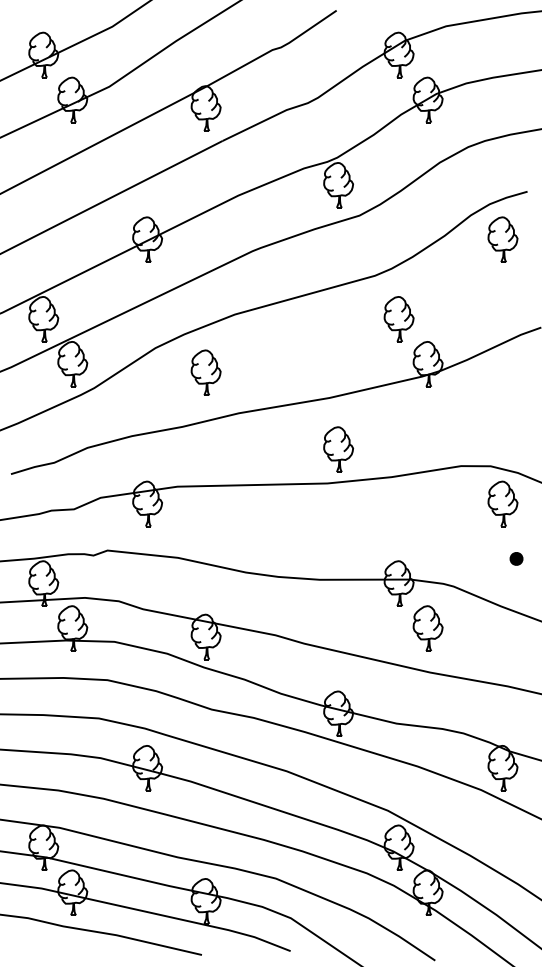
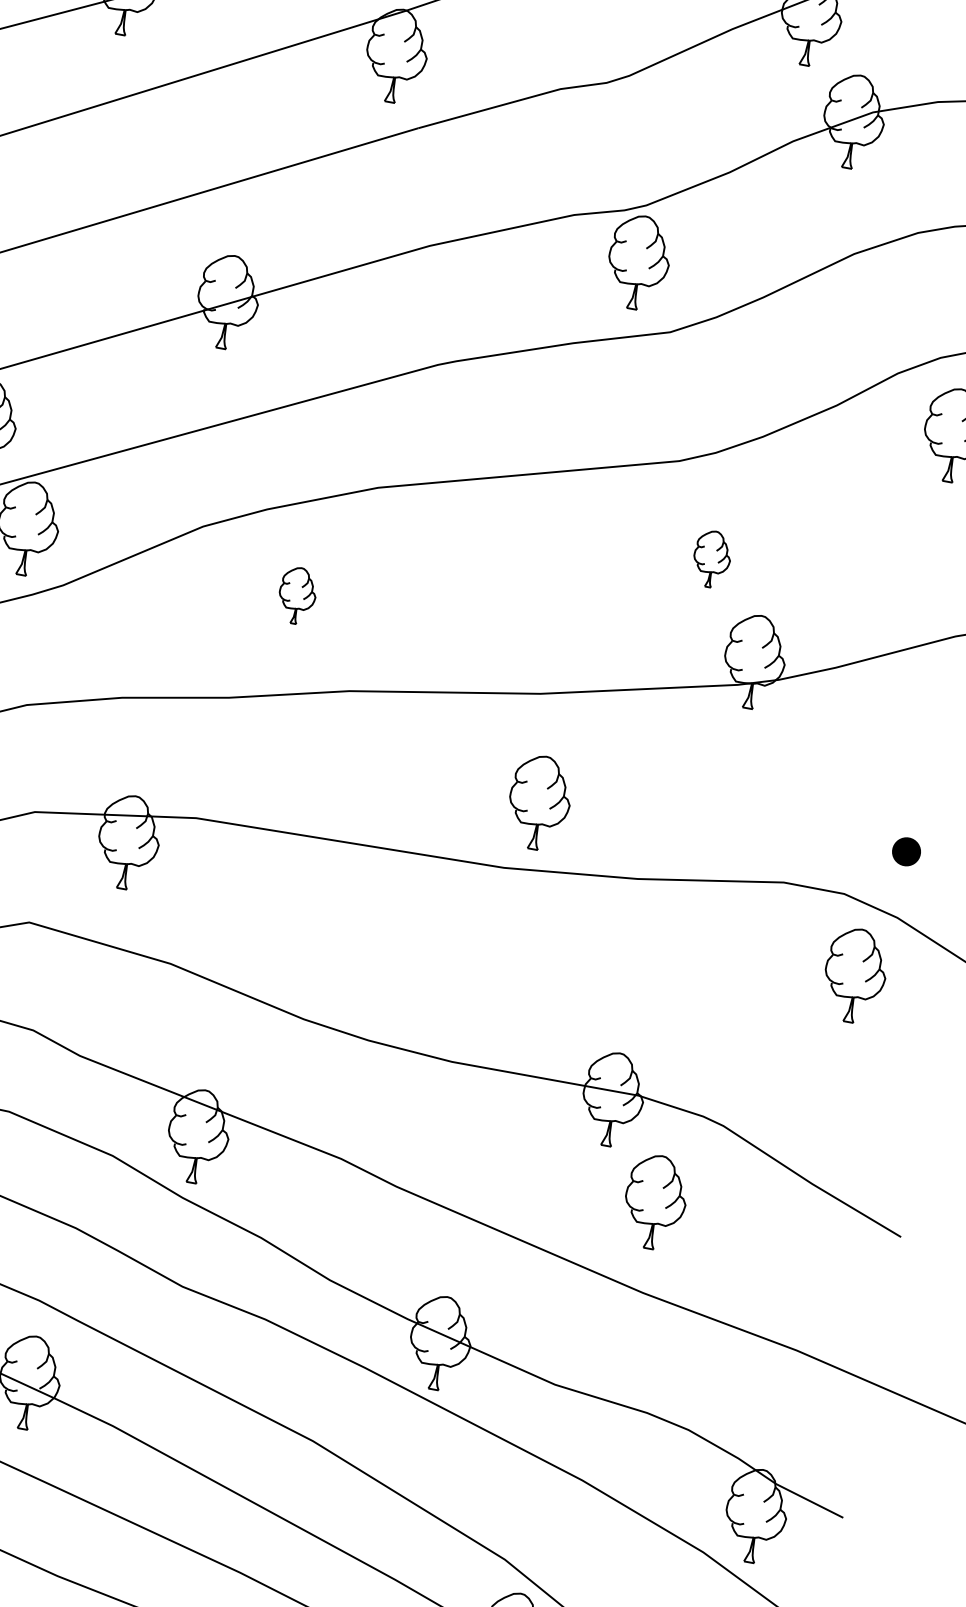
part: (398, 319) -> (710, 559), size x0.6
part: (205, 372) -> (296, 595), size x0.6
part: (516, 558) -> (906, 850), moved

